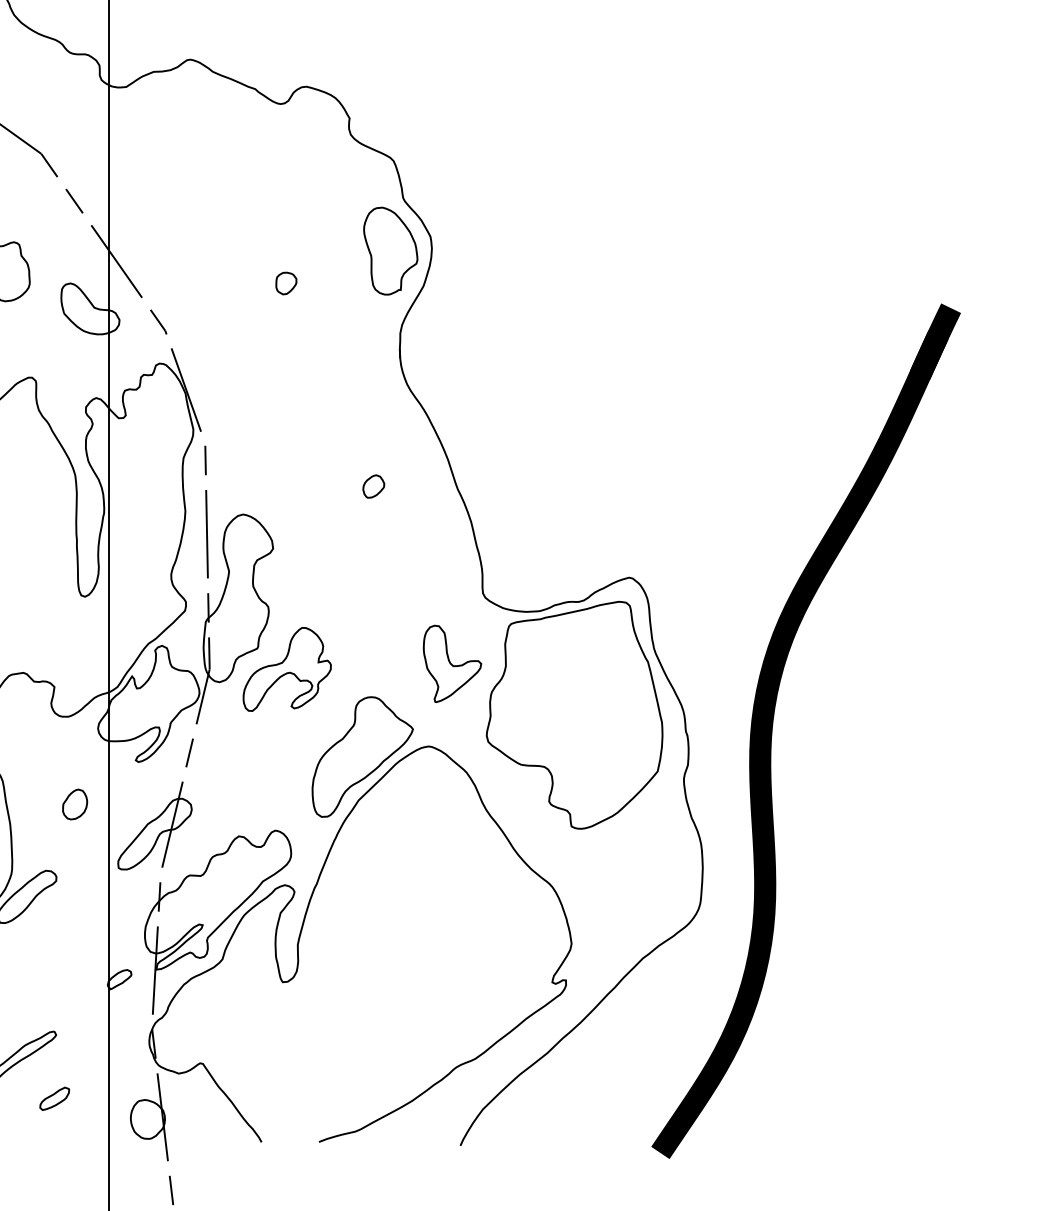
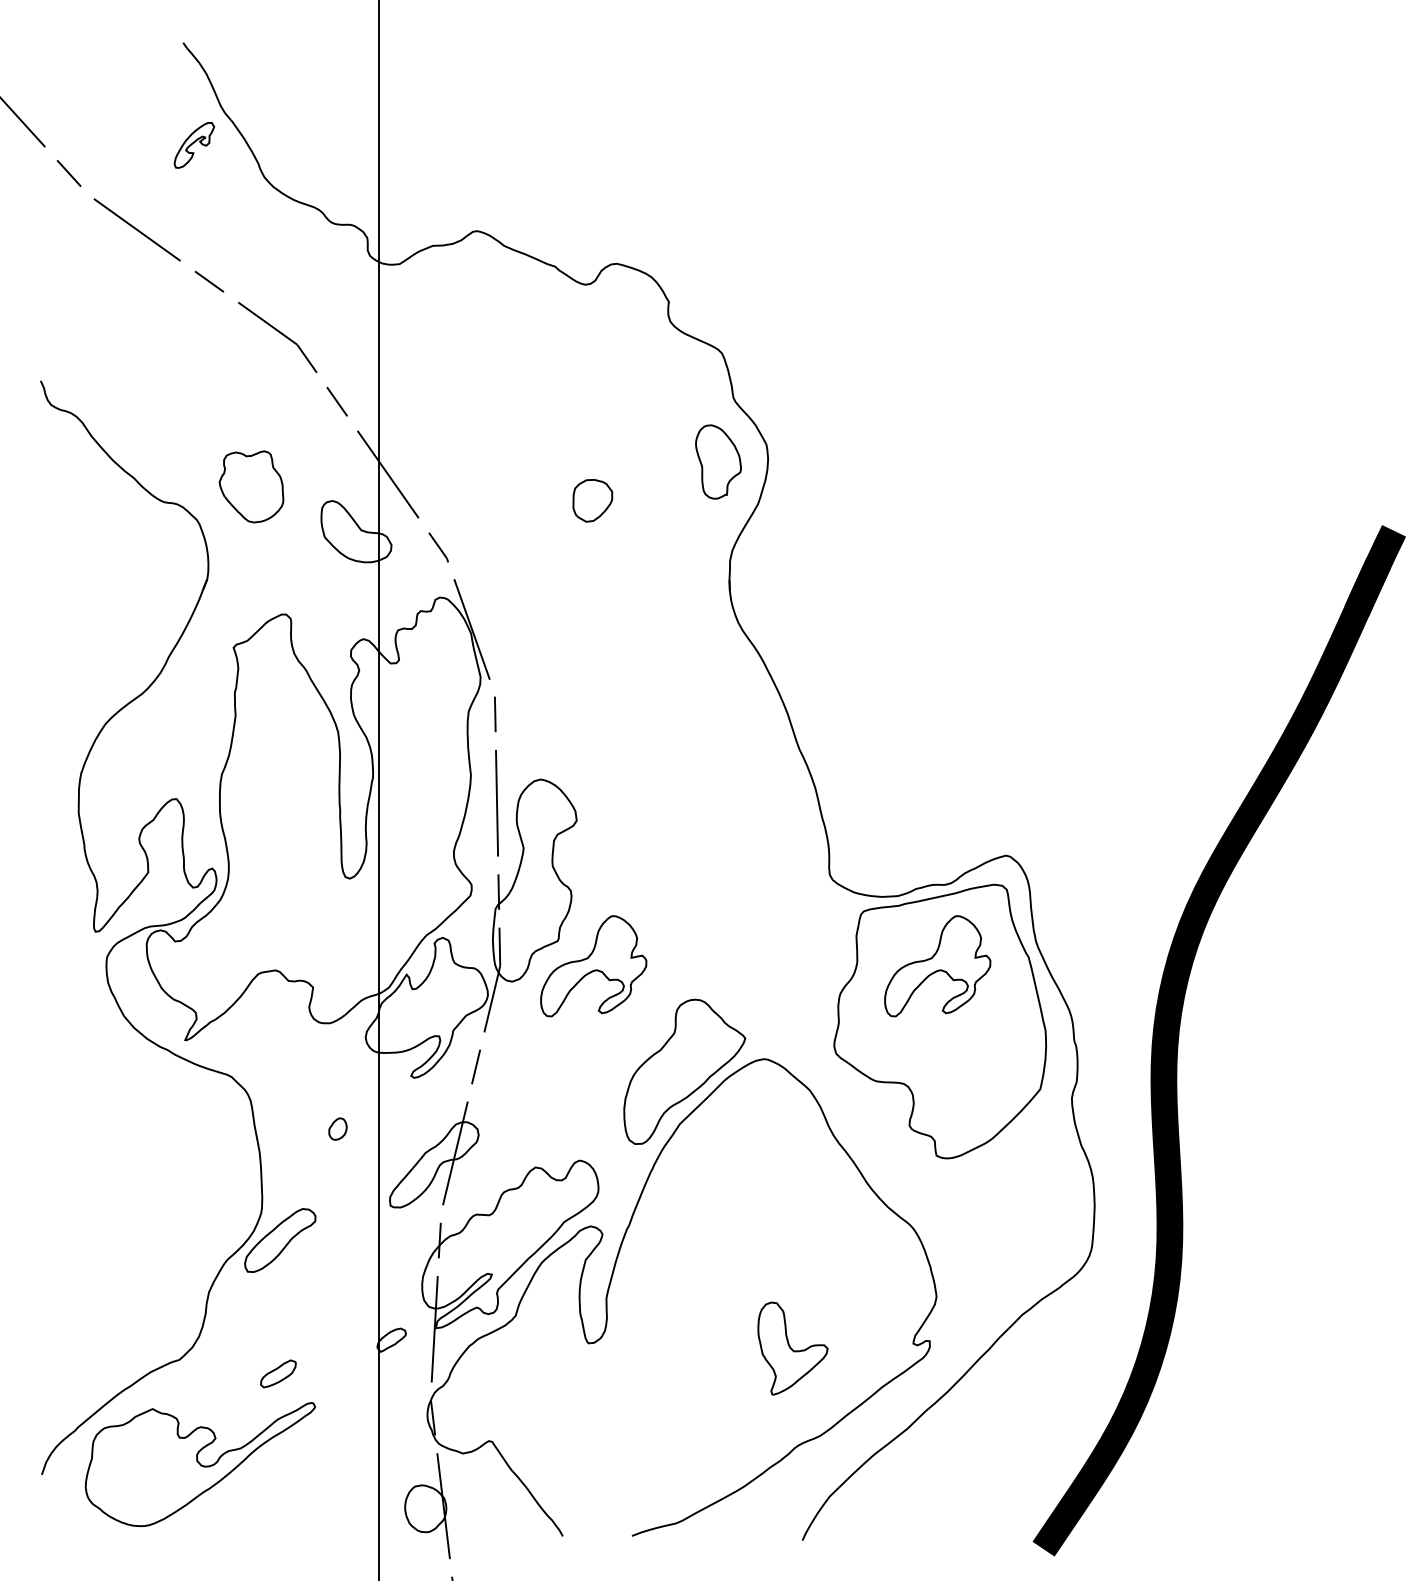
part: (390, 250) -> (718, 461), size x0.7
part: (286, 283) -> (592, 501), size x1.6
part: (373, 486) -> (697, 745), removed
part: (452, 663) -> (792, 1348), moved
part: (572, 669) -> (937, 966), added
part: (74, 803) -> (337, 1128), size x0.6
part: (54, 1098) -> (278, 1373), moved

